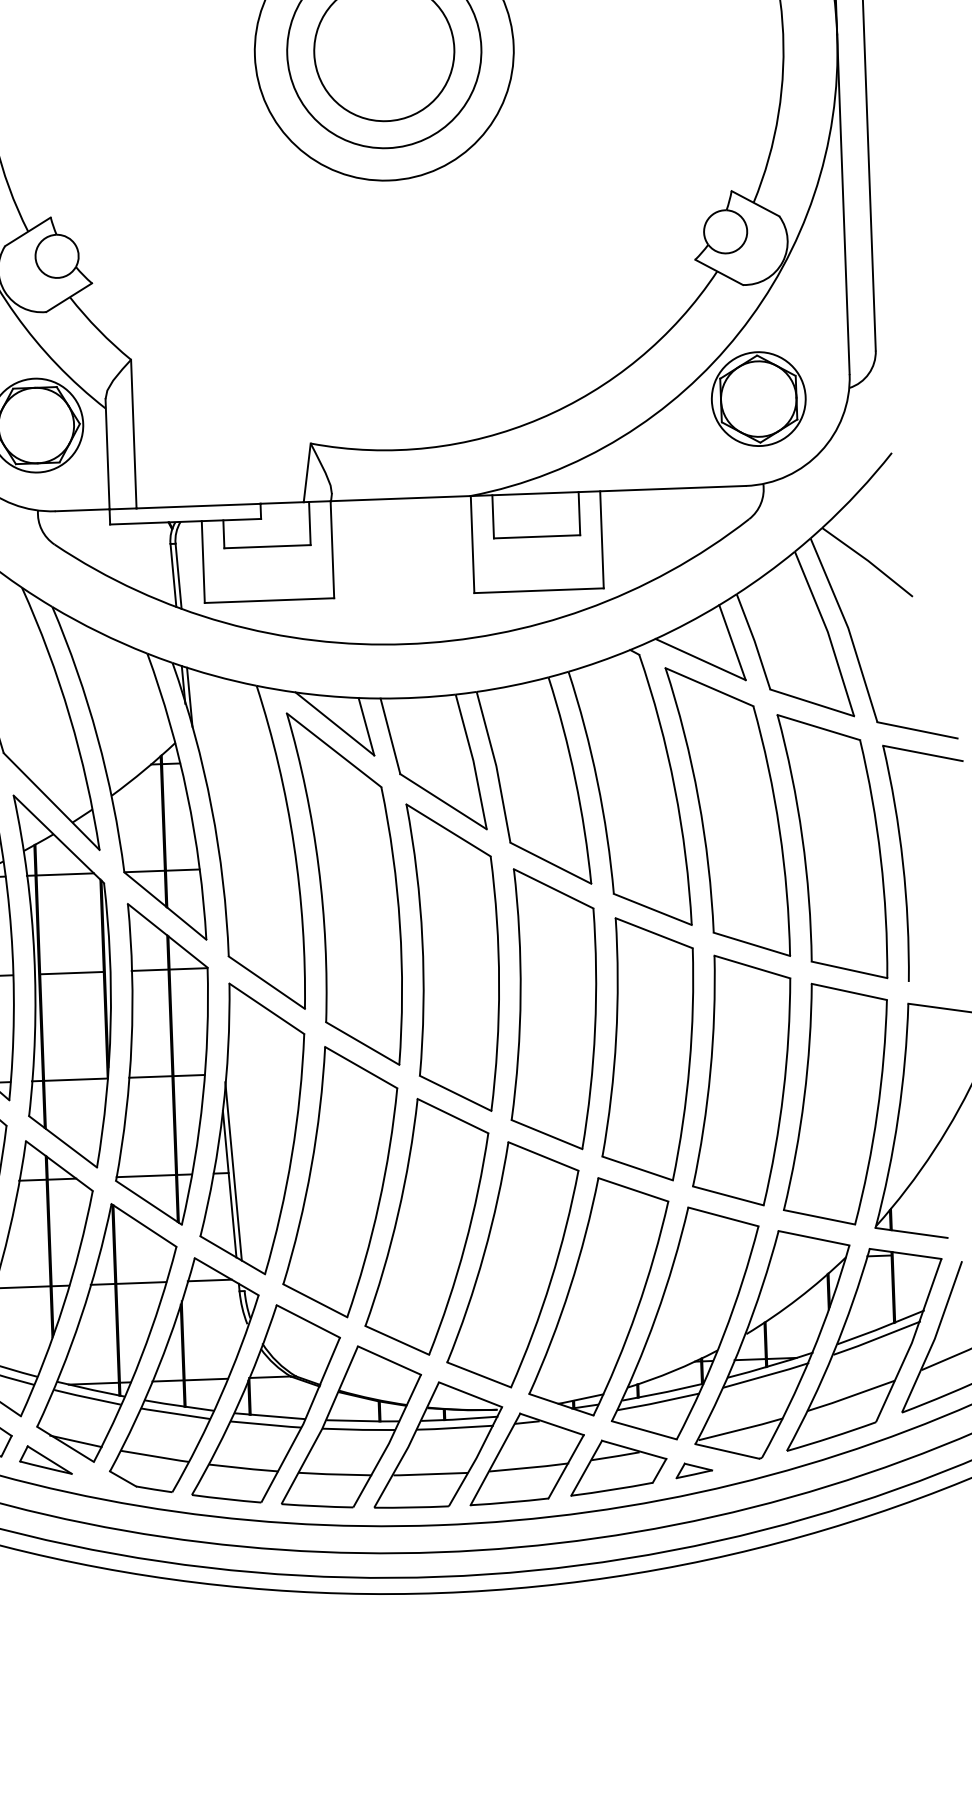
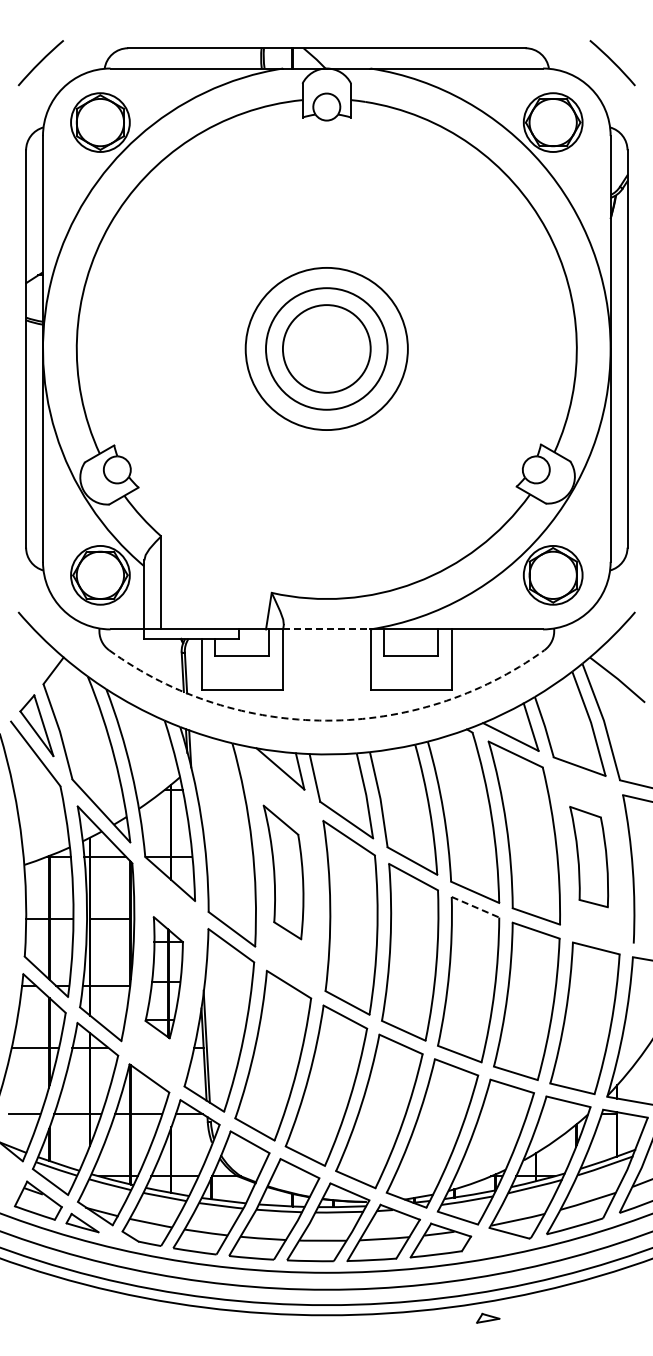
line: (400, 498) -> (326, 629), solid -> dashed
arc: (405, 643) -> (326, 720), solid -> dashed
part: (831, 845) -> (588, 856), size x0.6
part: (345, 889) -> (283, 872), size x0.6
line: (654, 933) -> (475, 907), solid -> dashed
part: (162, 1063) -> (164, 977), size x0.6
part: (694, 1469) -> (488, 1317), moved

